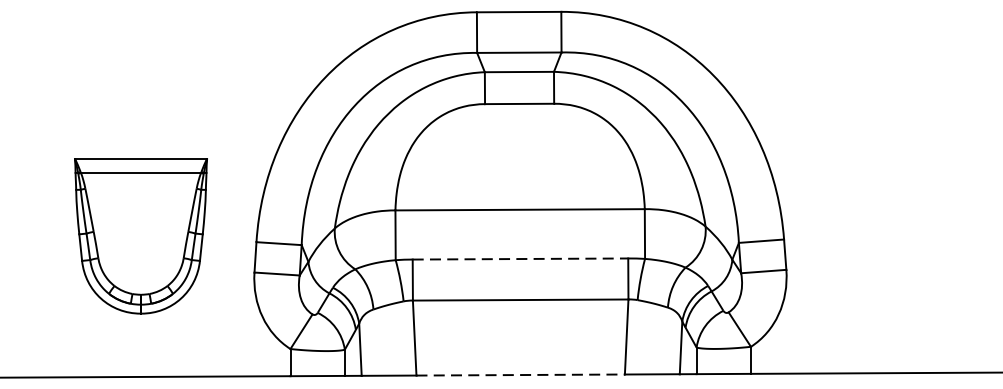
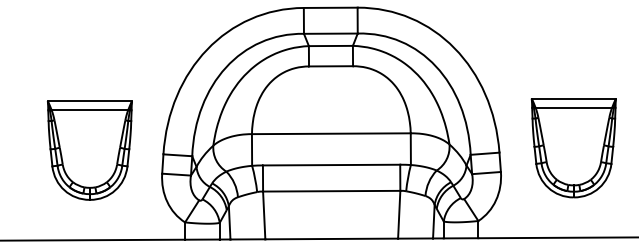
part: (900, 232) -> (573, 148), added
line: (520, 259) -> (331, 165), dashed -> solid
line: (521, 374) -> (332, 238), dashed -> solid

